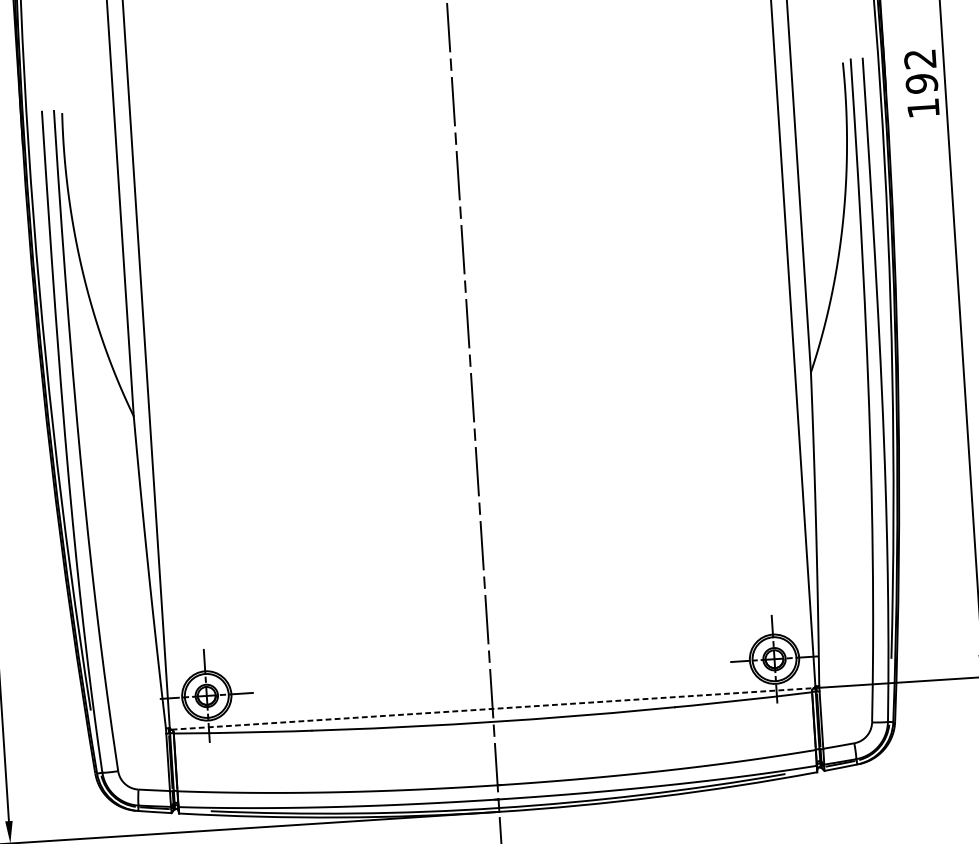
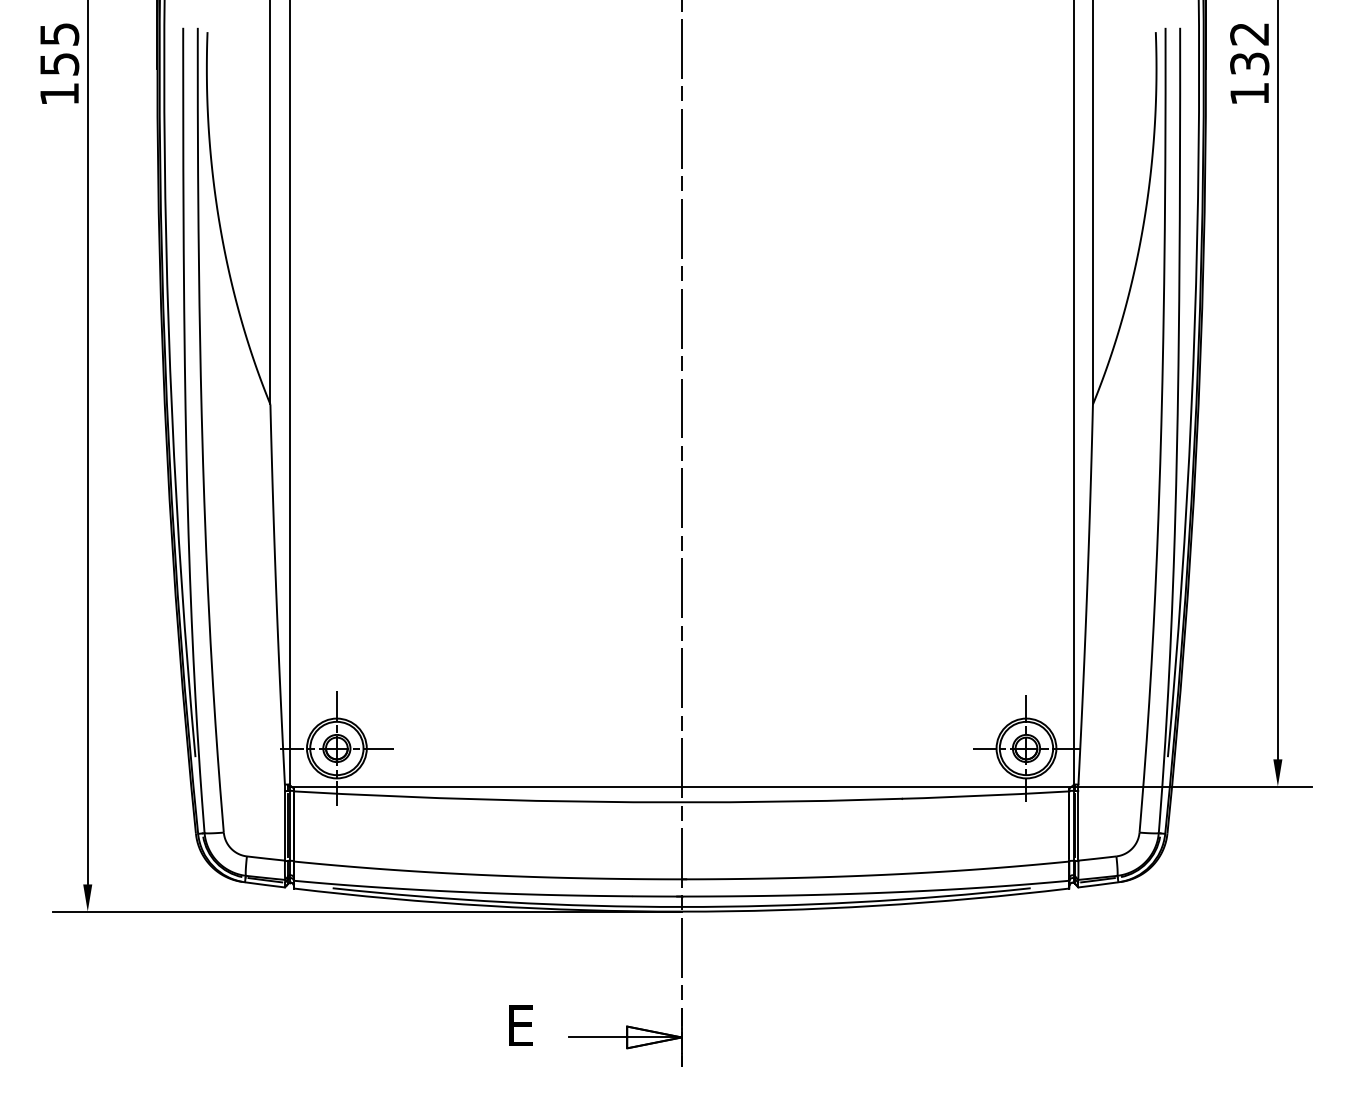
text: (921, 83) -> (1249, 63), 192 -> 132
line: (492, 708) -> (681, 786), dashed -> solid

